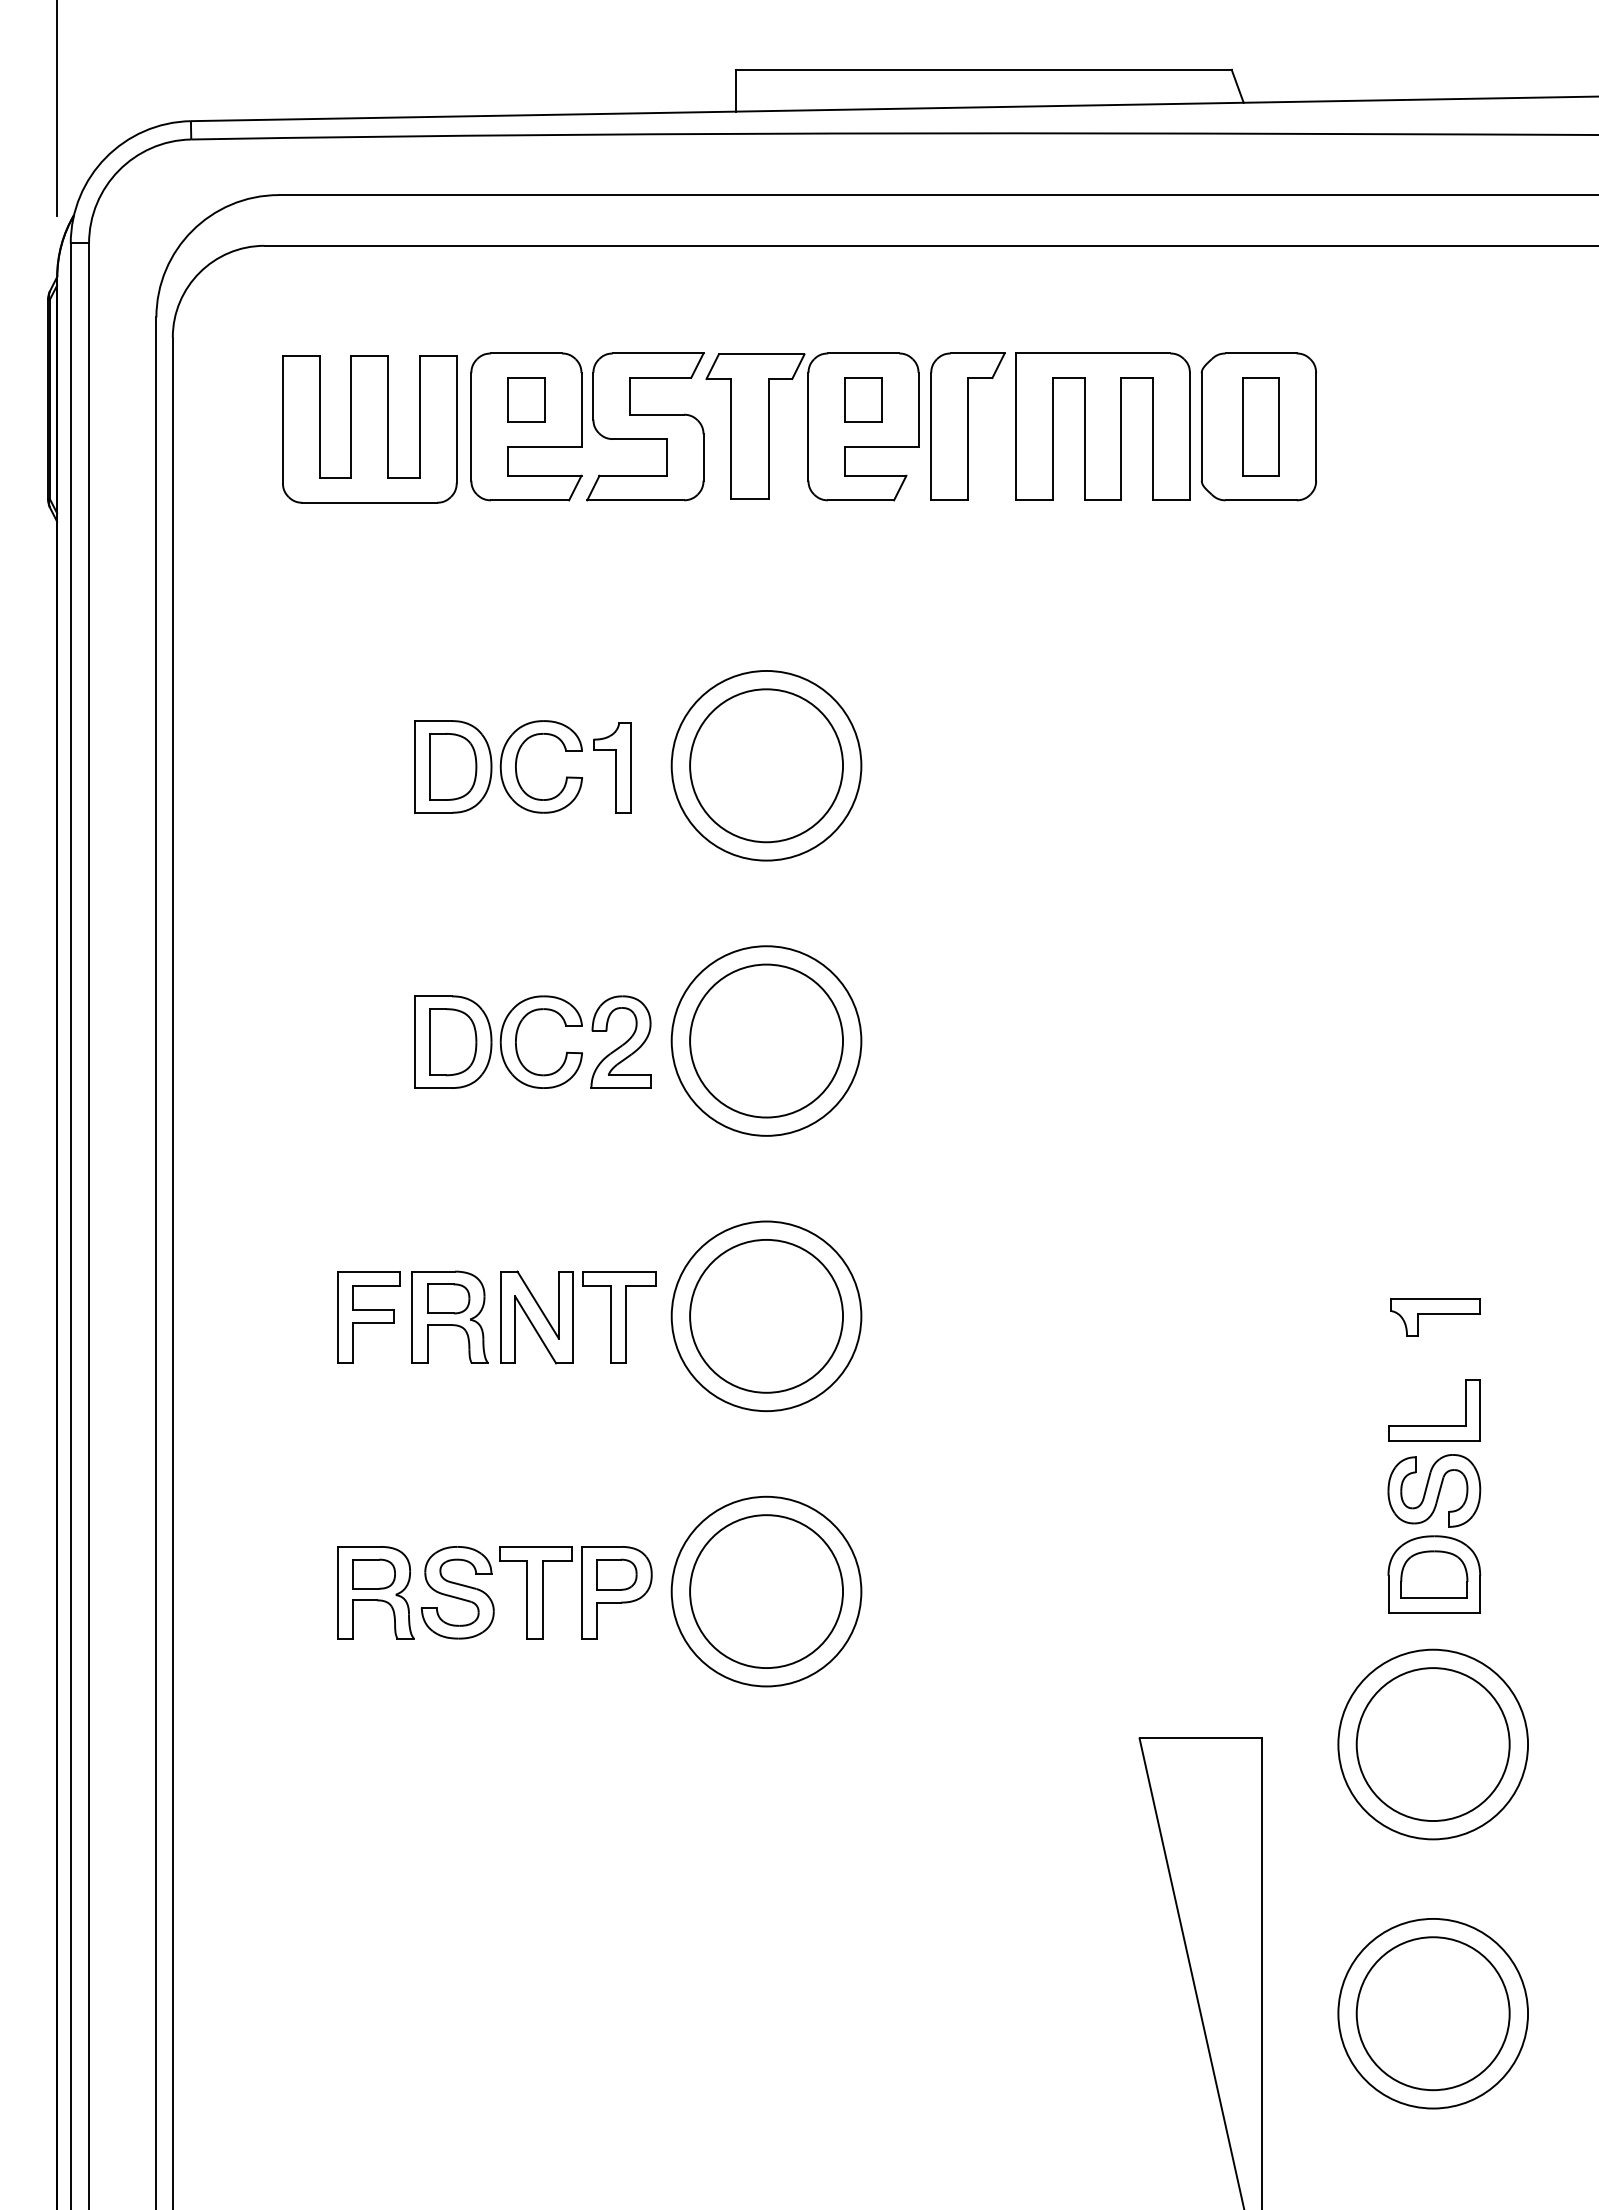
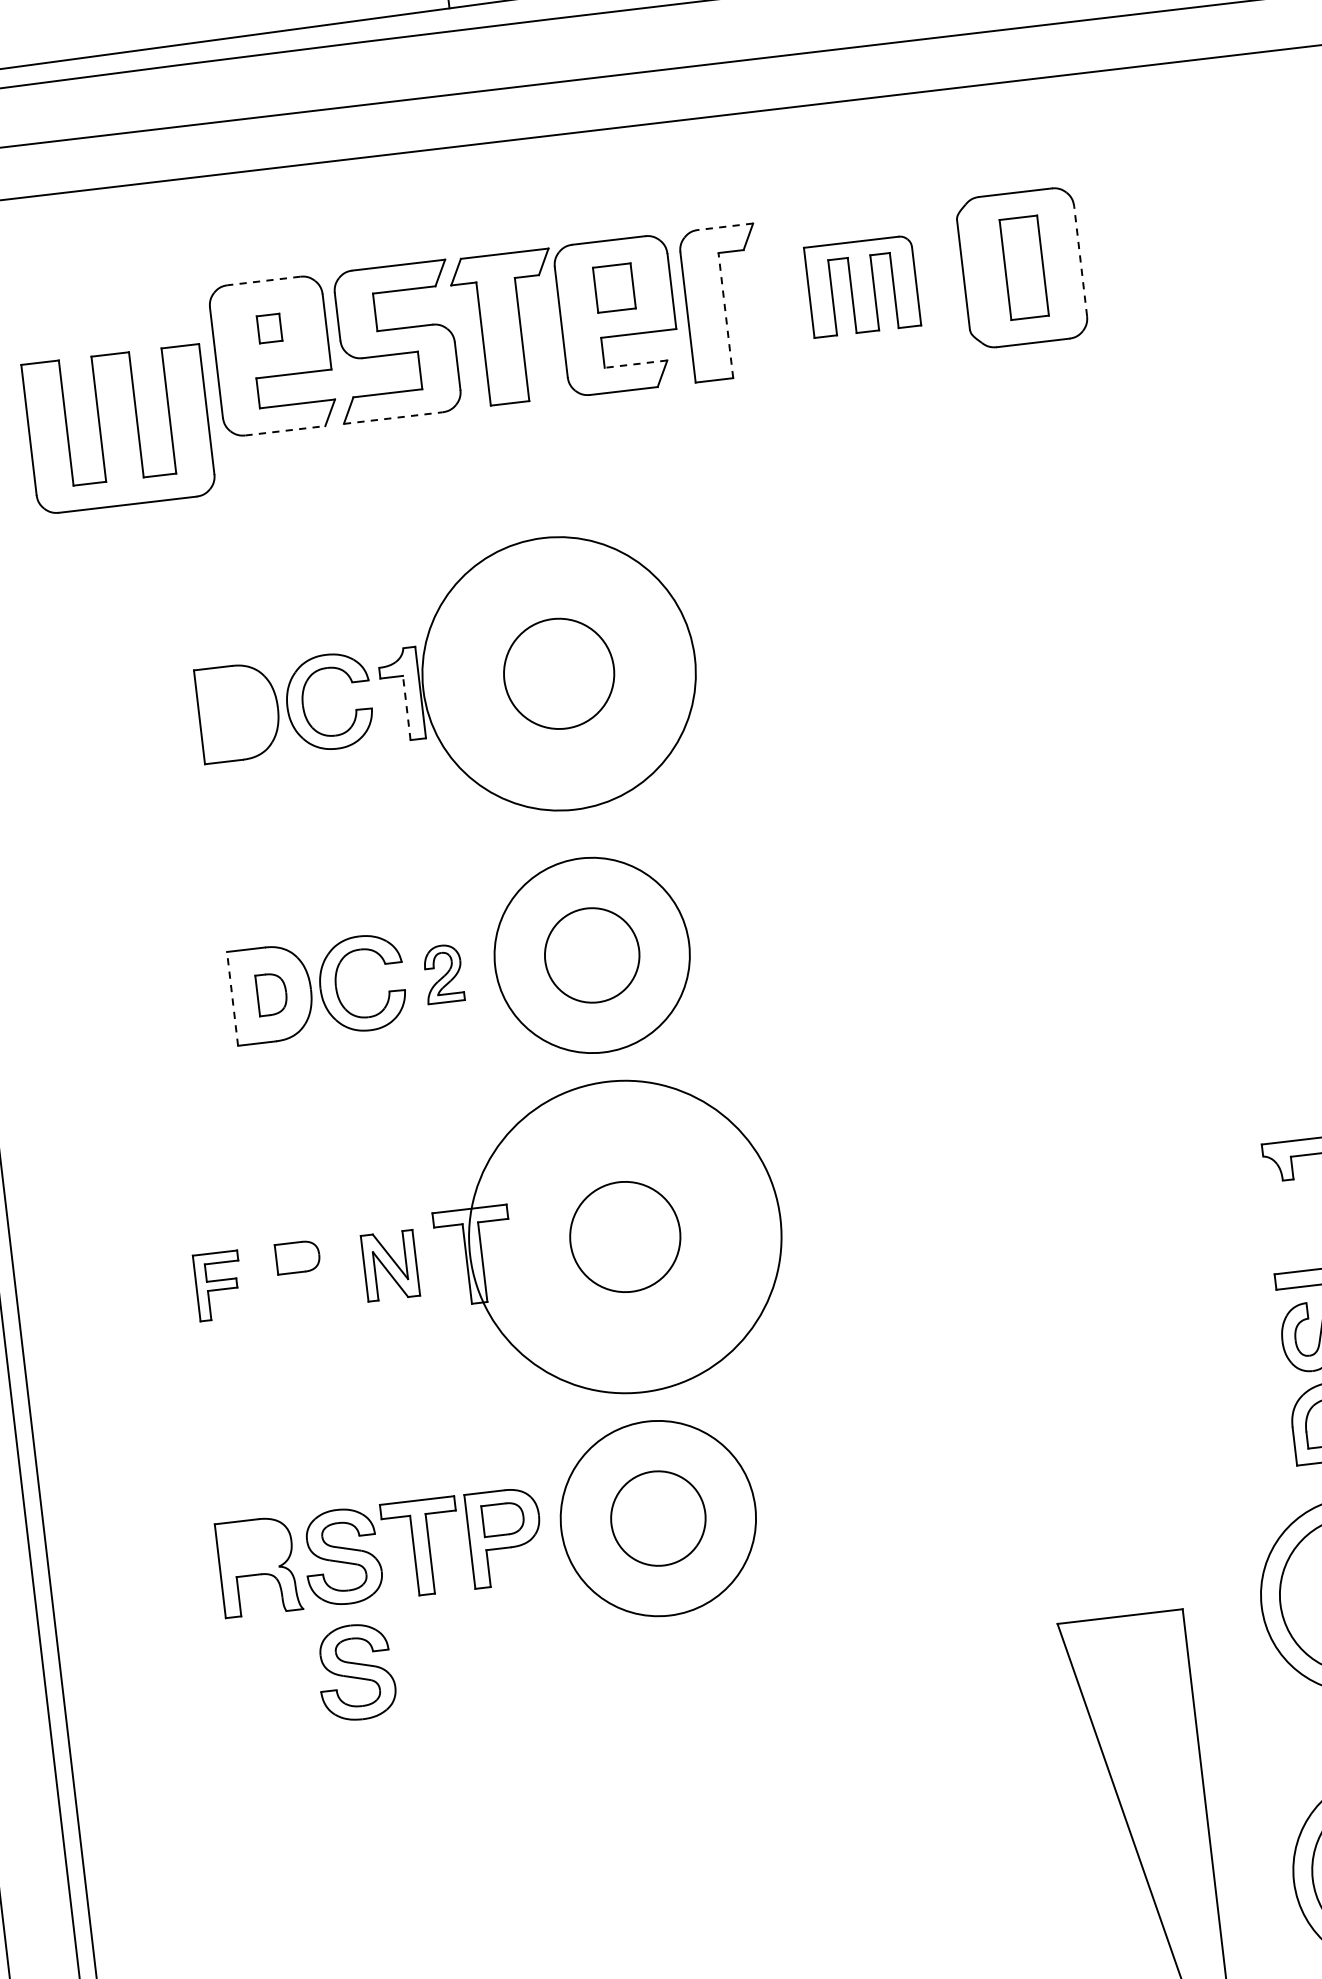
line: (526, 353) -> (264, 280), solid -> dashed
line: (977, 353) -> (725, 226), solid -> dashed
part: (526, 399) -> (269, 328), size x0.6
part: (1102, 426) -> (862, 286), size x0.6
line: (1316, 426) -> (1080, 260), solid -> dashed
part: (369, 429) -> (118, 429), moved
line: (967, 438) -> (725, 314), solid -> dashed
line: (875, 475) -> (635, 363), solid -> dashed
line: (530, 500) -> (285, 430), solid -> dashed
line: (636, 500) -> (394, 418), solid -> dashed
circle: (766, 765) -> (559, 673), size x0.7
circle: (766, 765) -> (559, 673), size x1.4
part: (453, 766) -> (239, 712), removed
line: (615, 780) -> (406, 707), solid -> dashed
circle: (766, 1040) -> (592, 954), size x0.6
part: (620, 1041) -> (442, 973), size x0.6
line: (414, 1042) -> (232, 999), solid -> dashed
part: (453, 1042) -> (272, 994), size x0.6
circle: (766, 1315) -> (625, 1236), size x0.7
part: (449, 1316) -> (301, 1275), removed
circle: (766, 1316) -> (625, 1237), size x1.6
part: (368, 1317) -> (218, 1286), size x0.7
part: (536, 1317) -> (390, 1265), size x0.7
part: (373, 1573) -> (254, 1547), removed
circle: (766, 1591) -> (658, 1518), size x0.6
part: (457, 1705) -> (355, 1672), added

